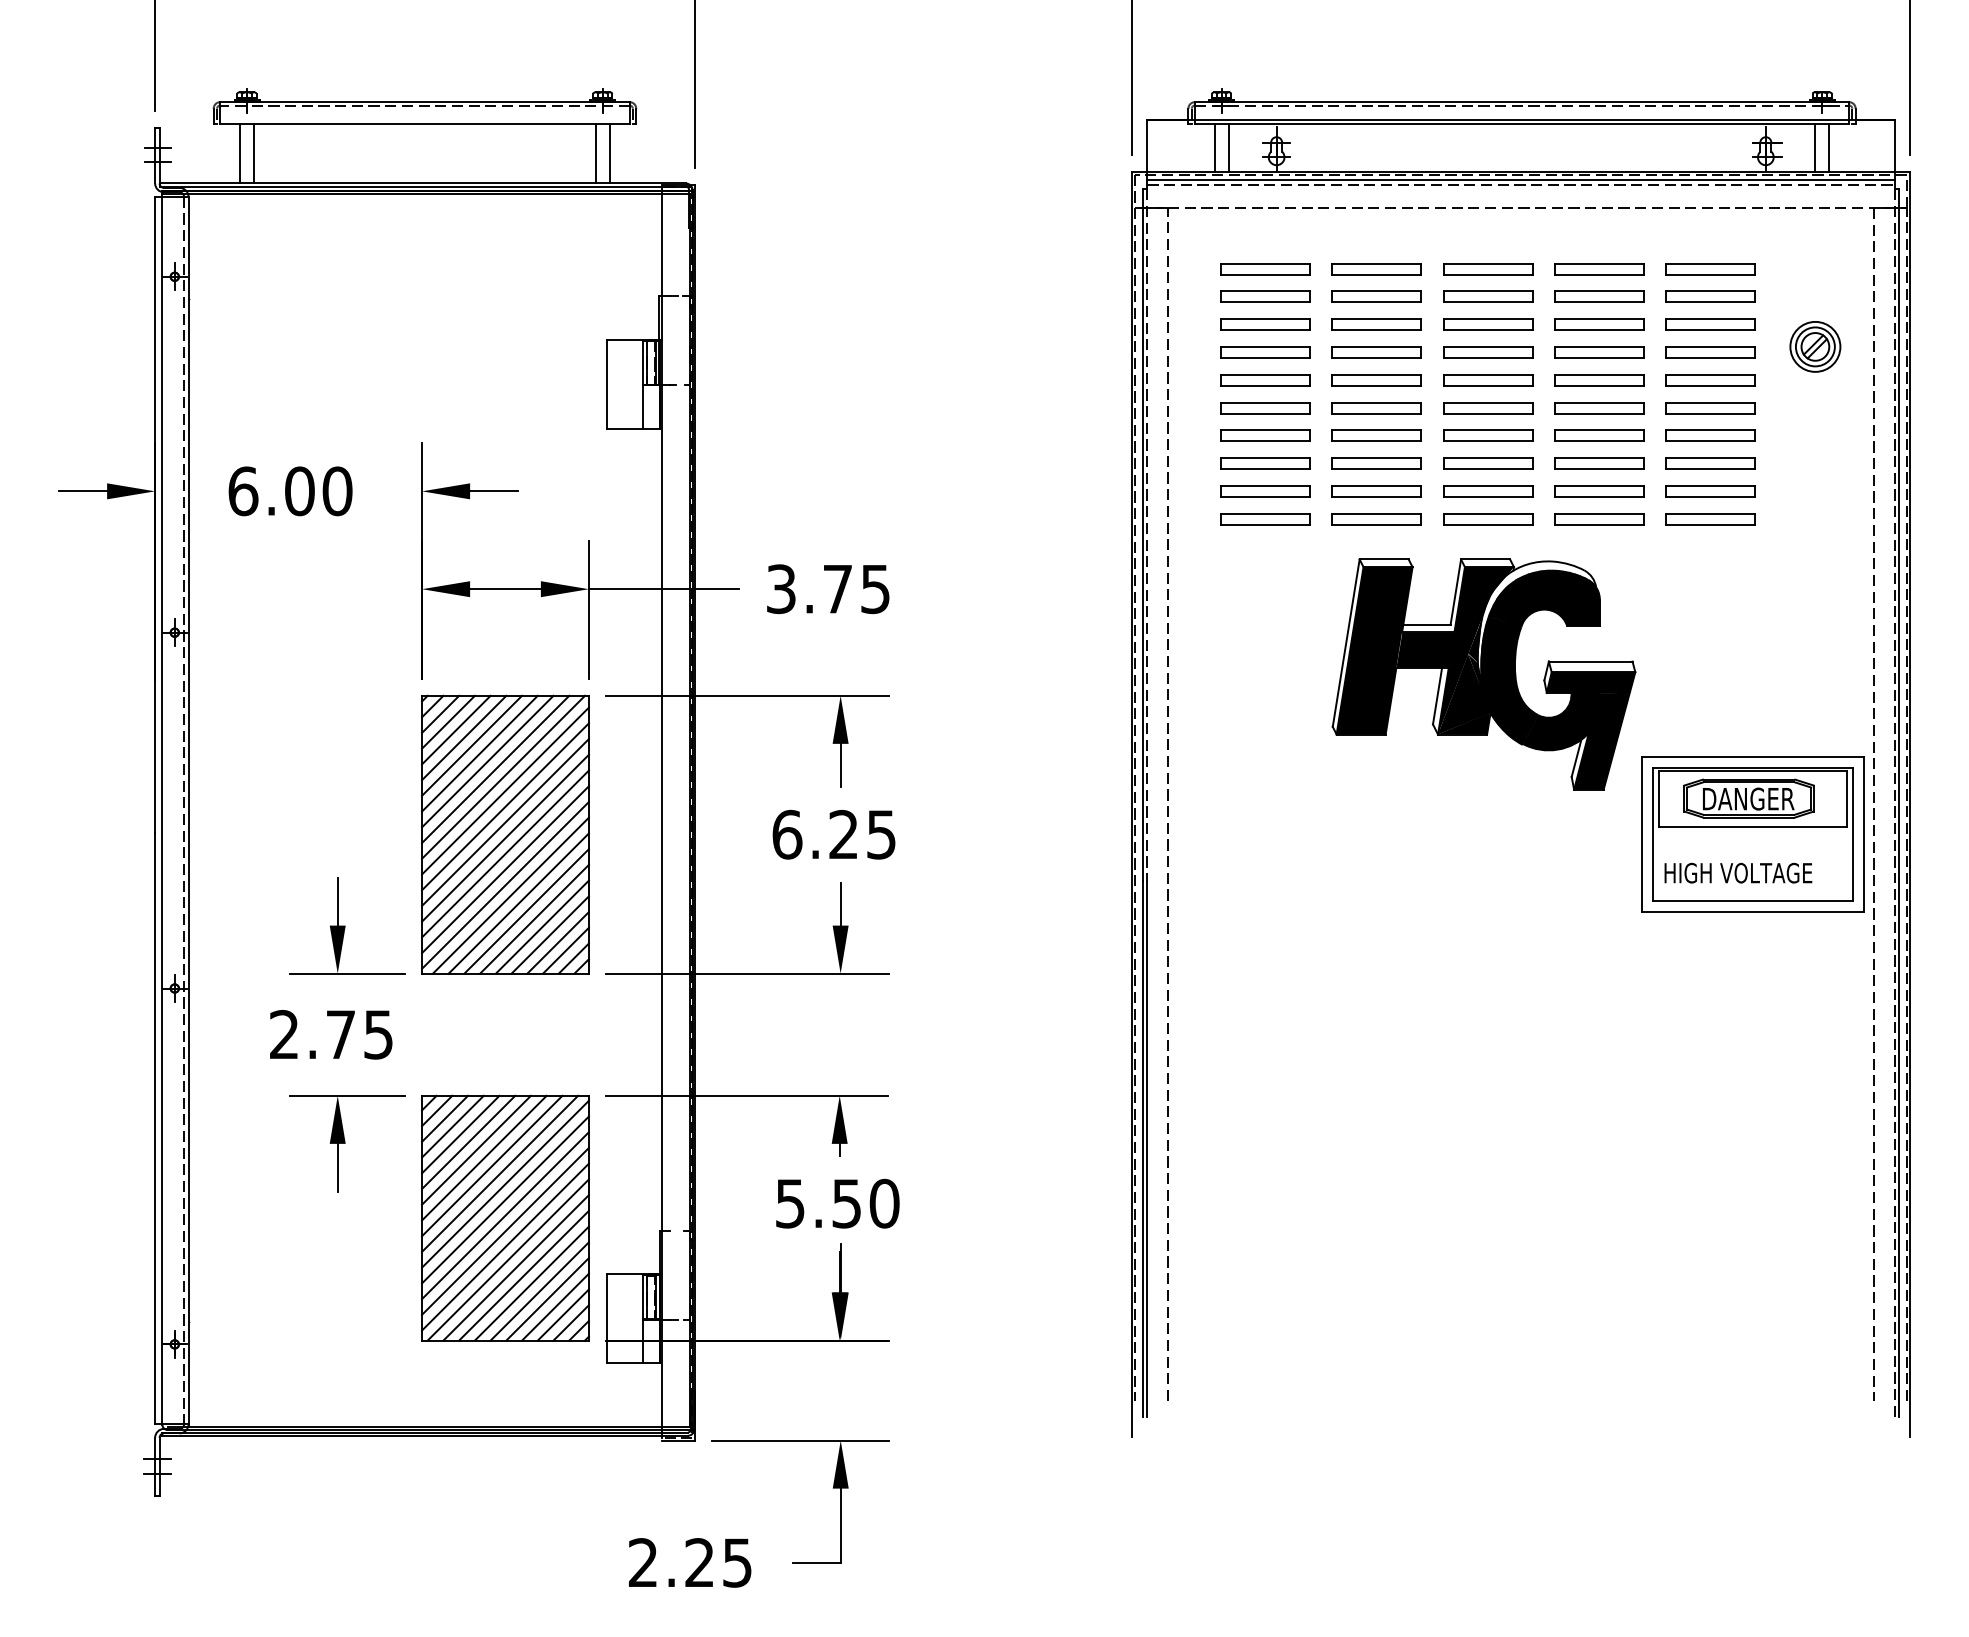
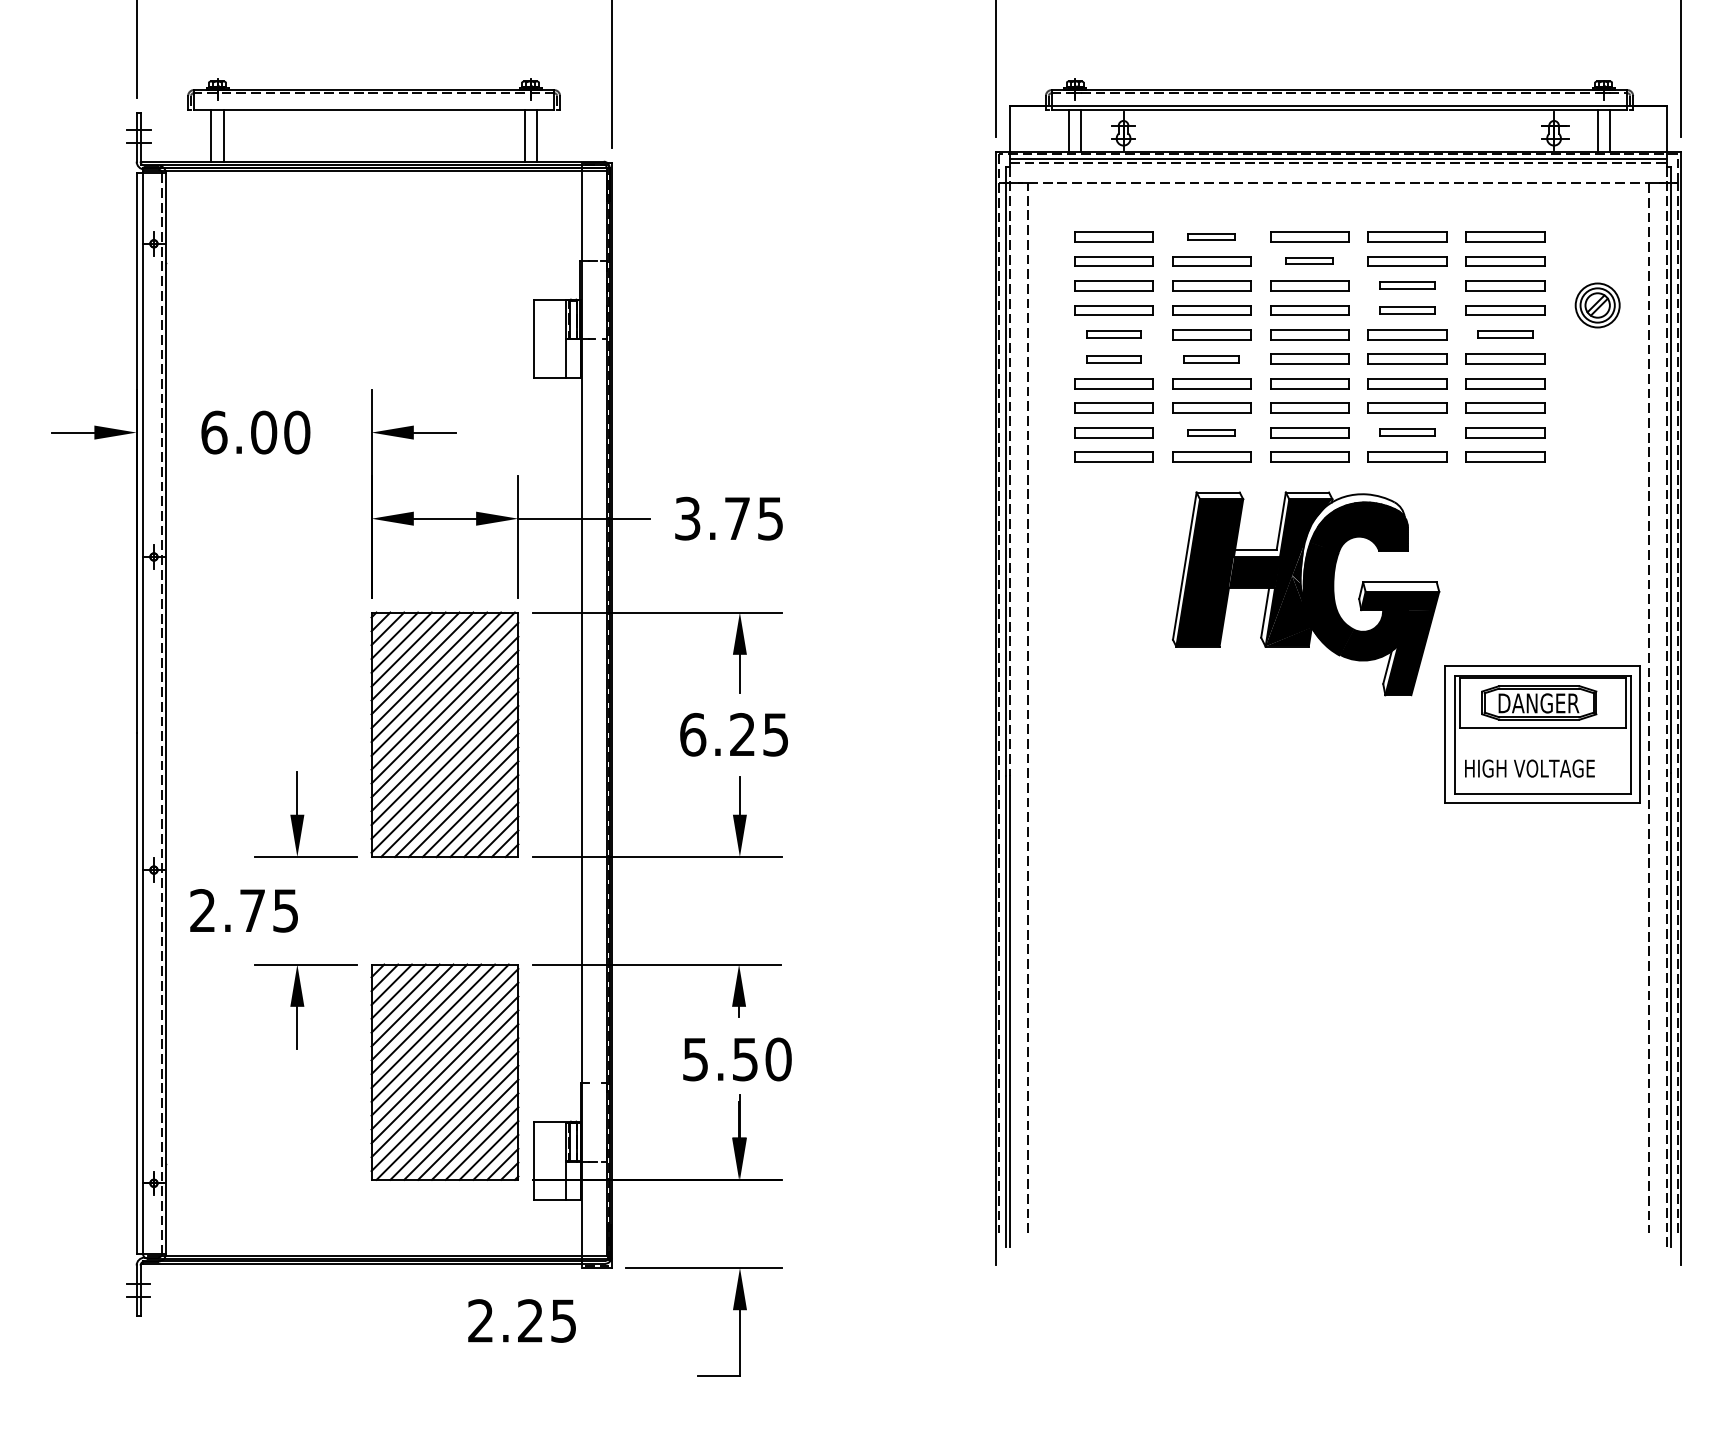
part: (1376, 269) -> (1211, 237), size x0.6
part: (1488, 296) -> (1310, 261), size x0.6
part: (1599, 324) -> (1407, 285), size x0.7
part: (1599, 352) -> (1407, 310), size x0.7
part: (1265, 380) -> (1113, 335), size x0.7
part: (1710, 380) -> (1505, 335), size x0.7
part: (1265, 408) -> (1113, 359), size x0.7
part: (1376, 408) -> (1211, 359), size x0.7
part: (1376, 491) -> (1211, 432), size x0.6
part: (1599, 491) -> (1407, 432), size x0.7
text: (331, 1034) -> (244, 910), moved
text: (690, 1562) -> (522, 1320), moved

